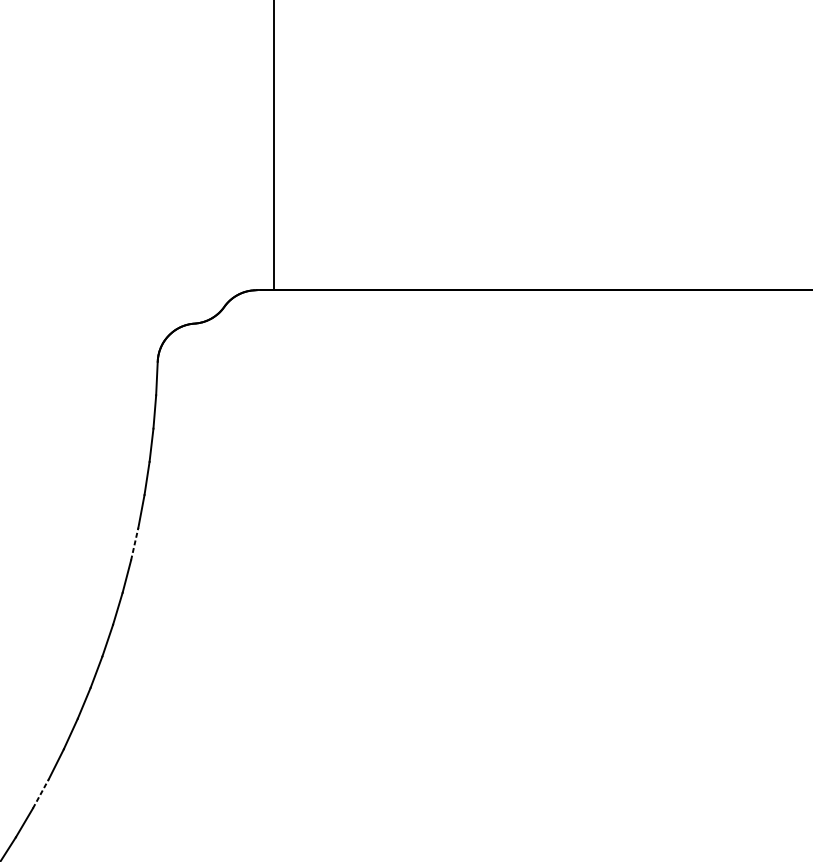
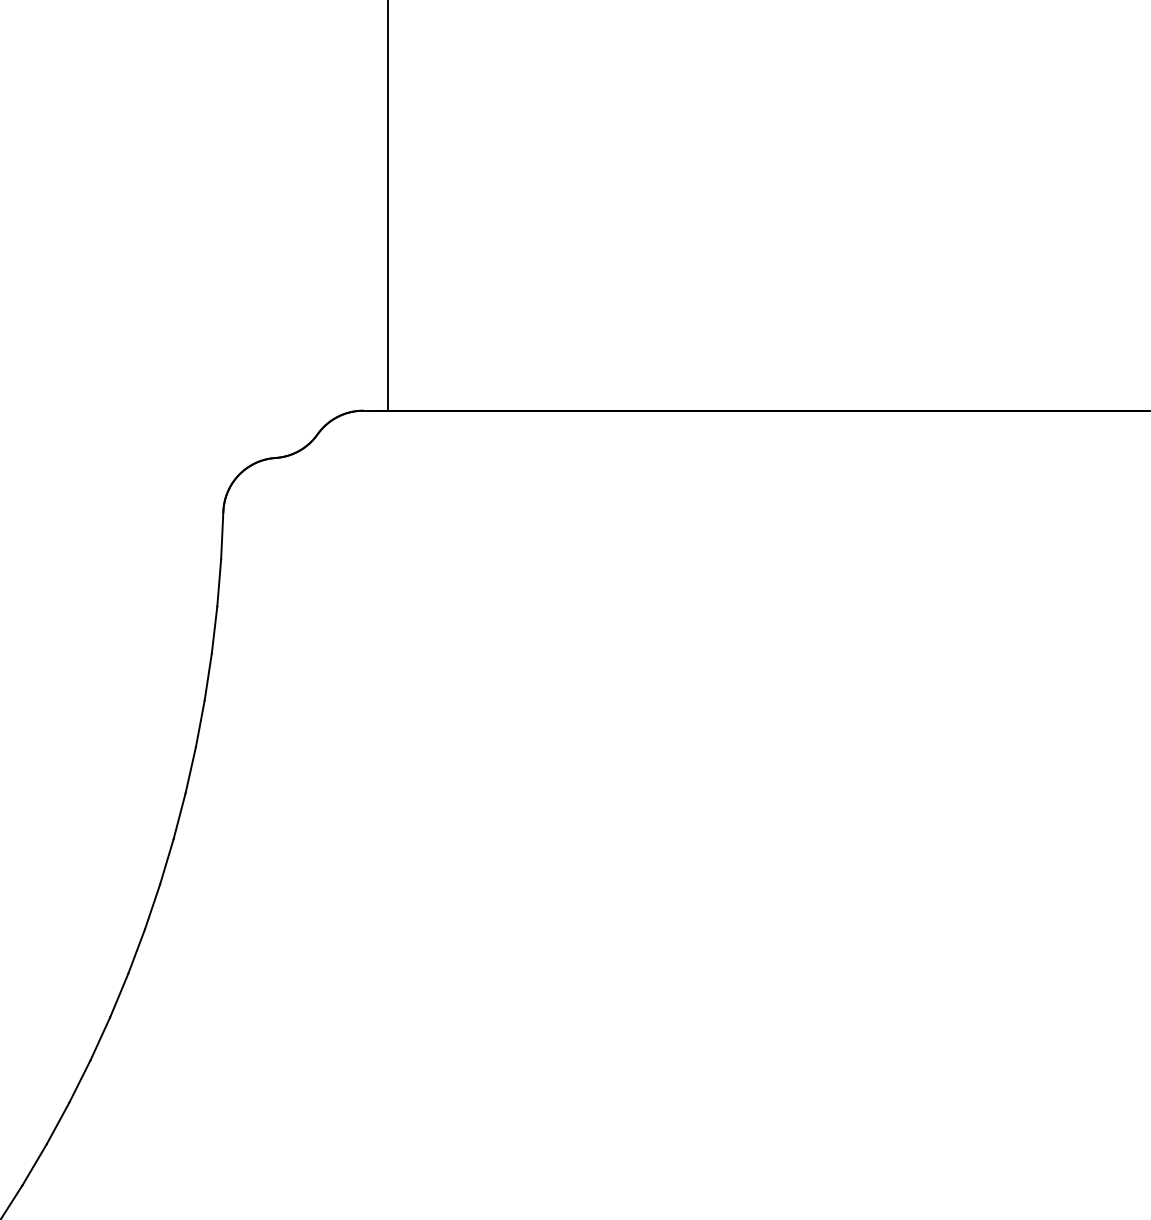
line: (134, 544) -> (190, 770), dashed -> solid
line: (40, 793) -> (57, 1123), dashed -> solid

